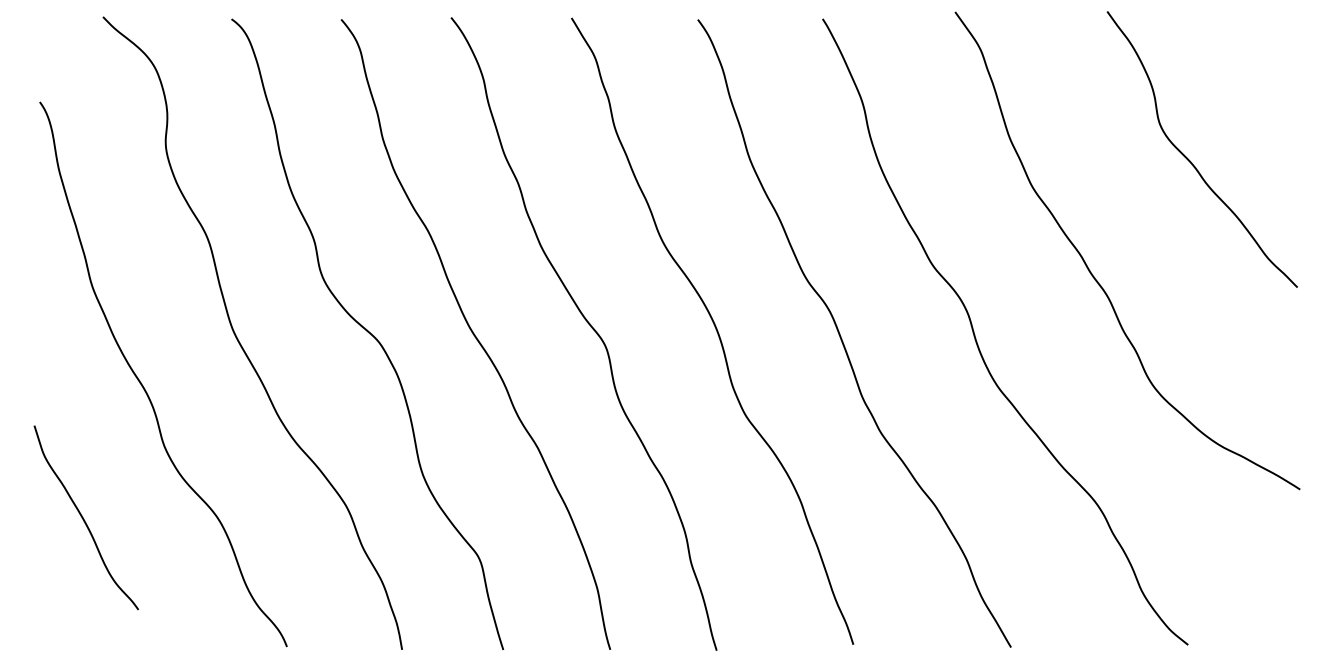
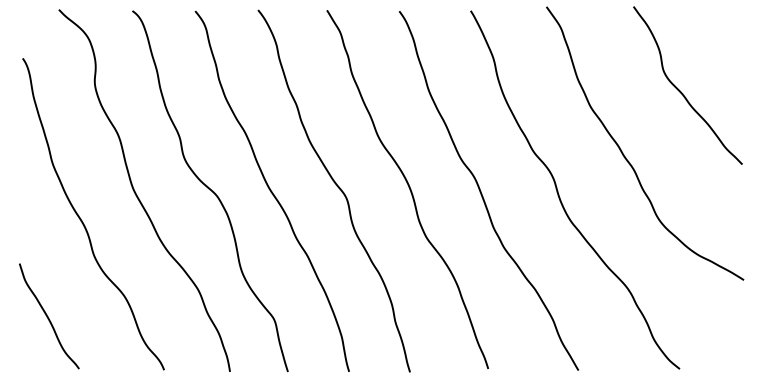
curve: (84, 518) -> (48, 316), moved

